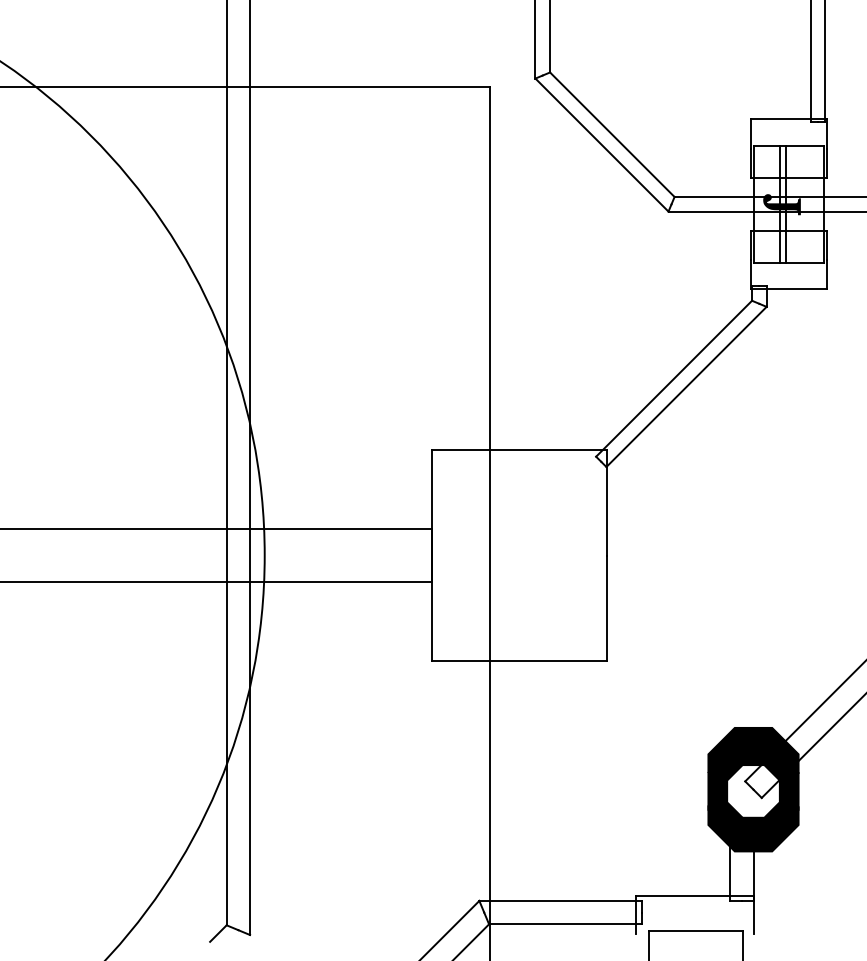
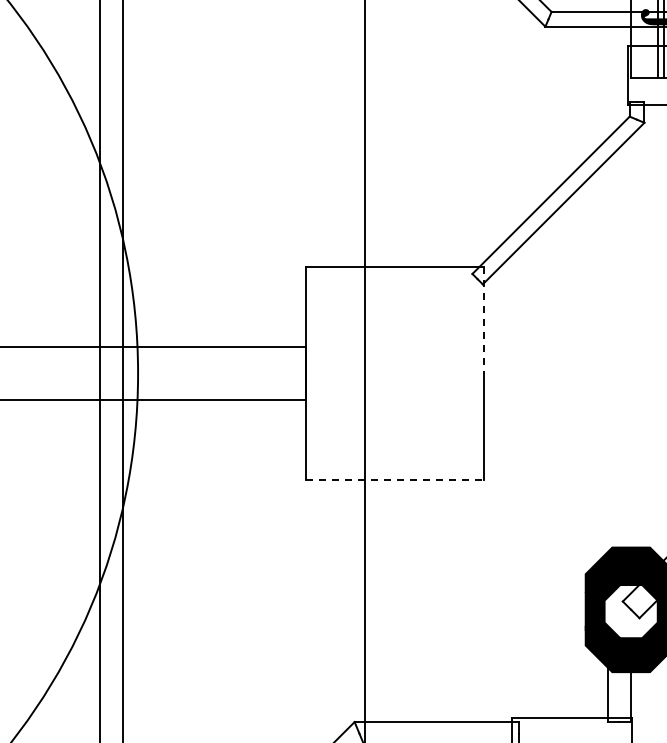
line: (607, 502) -> (483, 320), solid -> dashed
line: (519, 660) -> (395, 479), solid -> dashed

